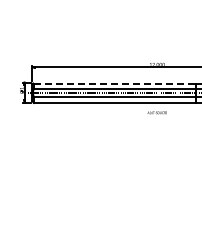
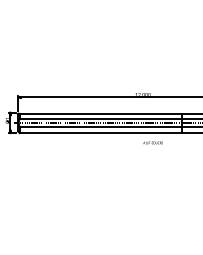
line: (115, 83) -> (101, 113), dashed -> solid
text: (156, 112) -> (152, 142), moved

